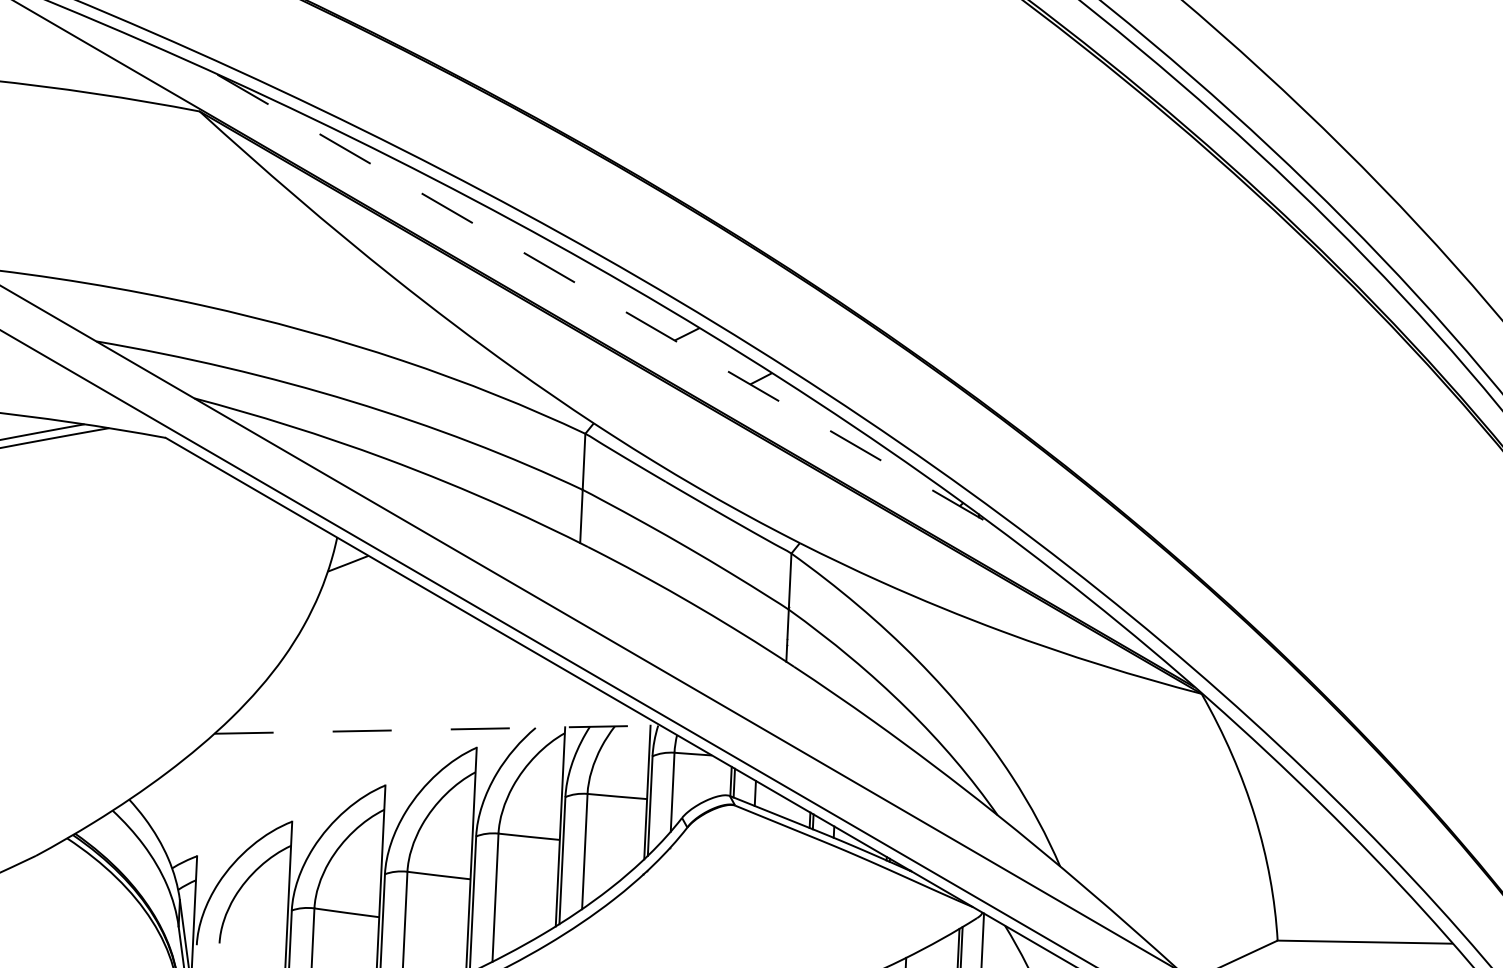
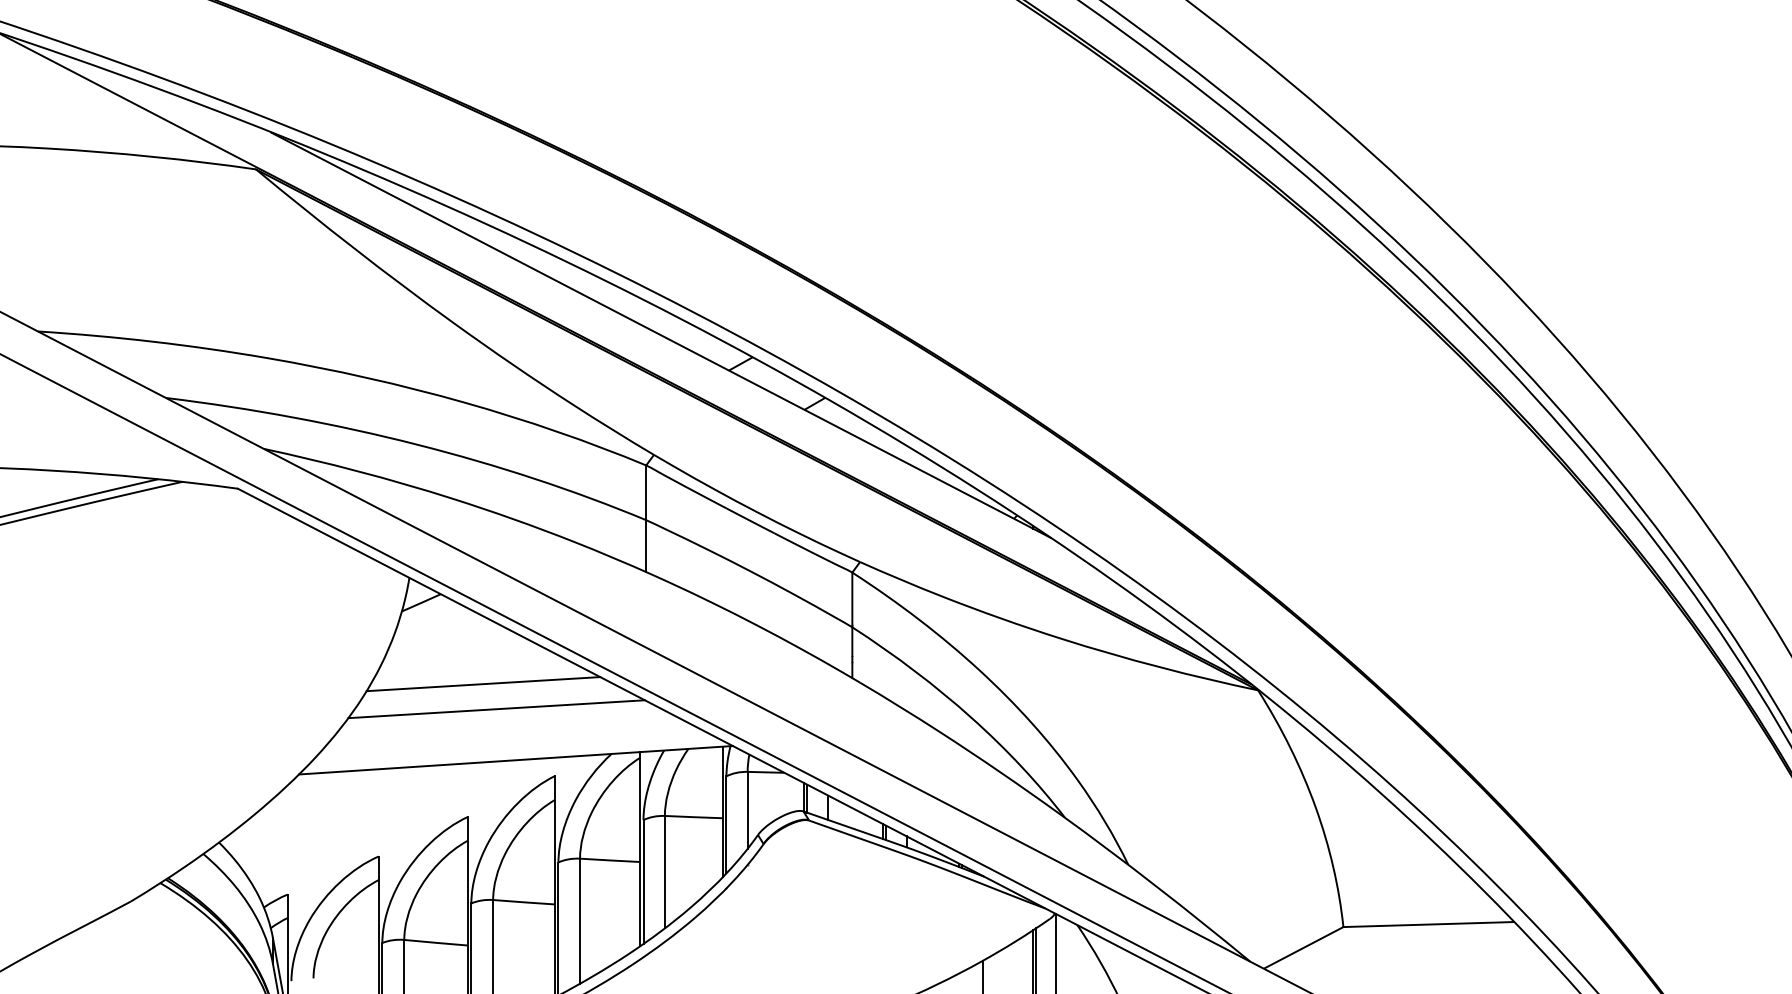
line: (607, 301) -> (661, 335), dashed -> solid
line: (407, 650) -> (483, 684), added
line: (420, 676) -> (496, 709), added
line: (438, 729) -> (516, 760), dashed -> solid

